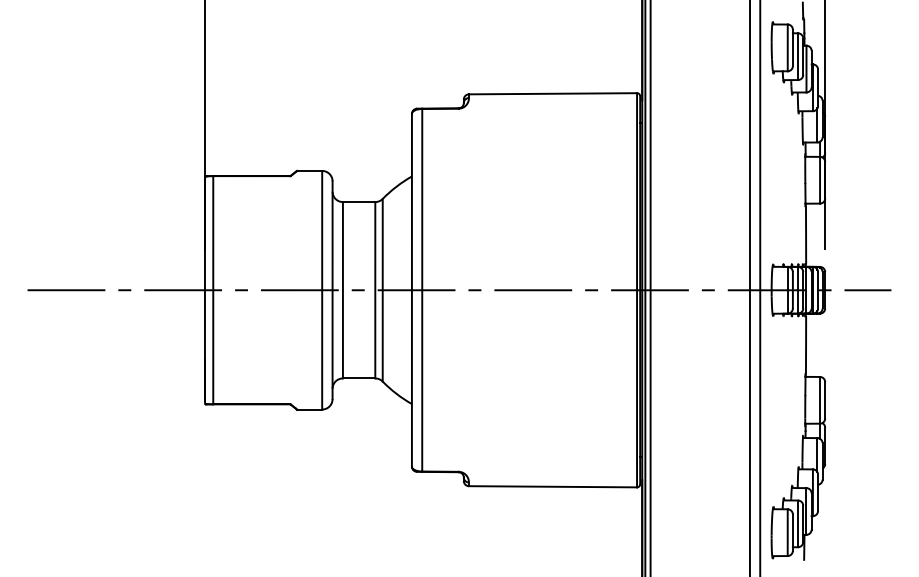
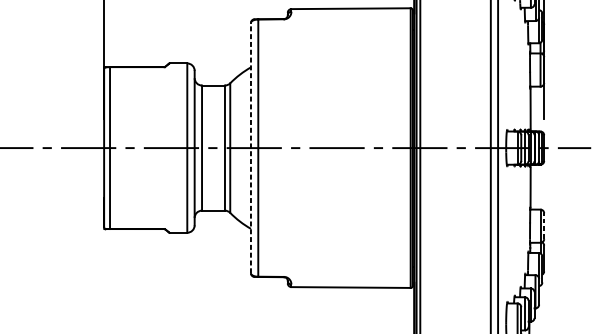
line: (411, 289) -> (250, 147), solid -> dashed
line: (825, 399) -> (544, 225), solid -> dashed

